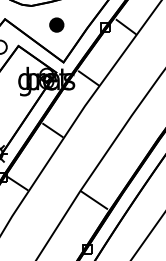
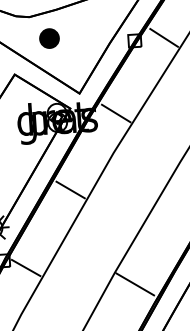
part: (56, 24) -> (49, 37), moved

